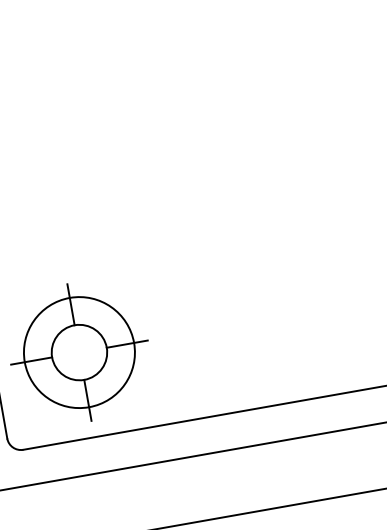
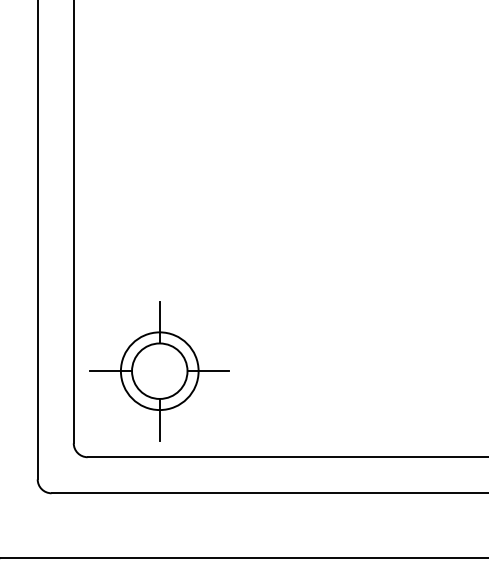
circle: (79, 351) -> (159, 370), size x0.7

